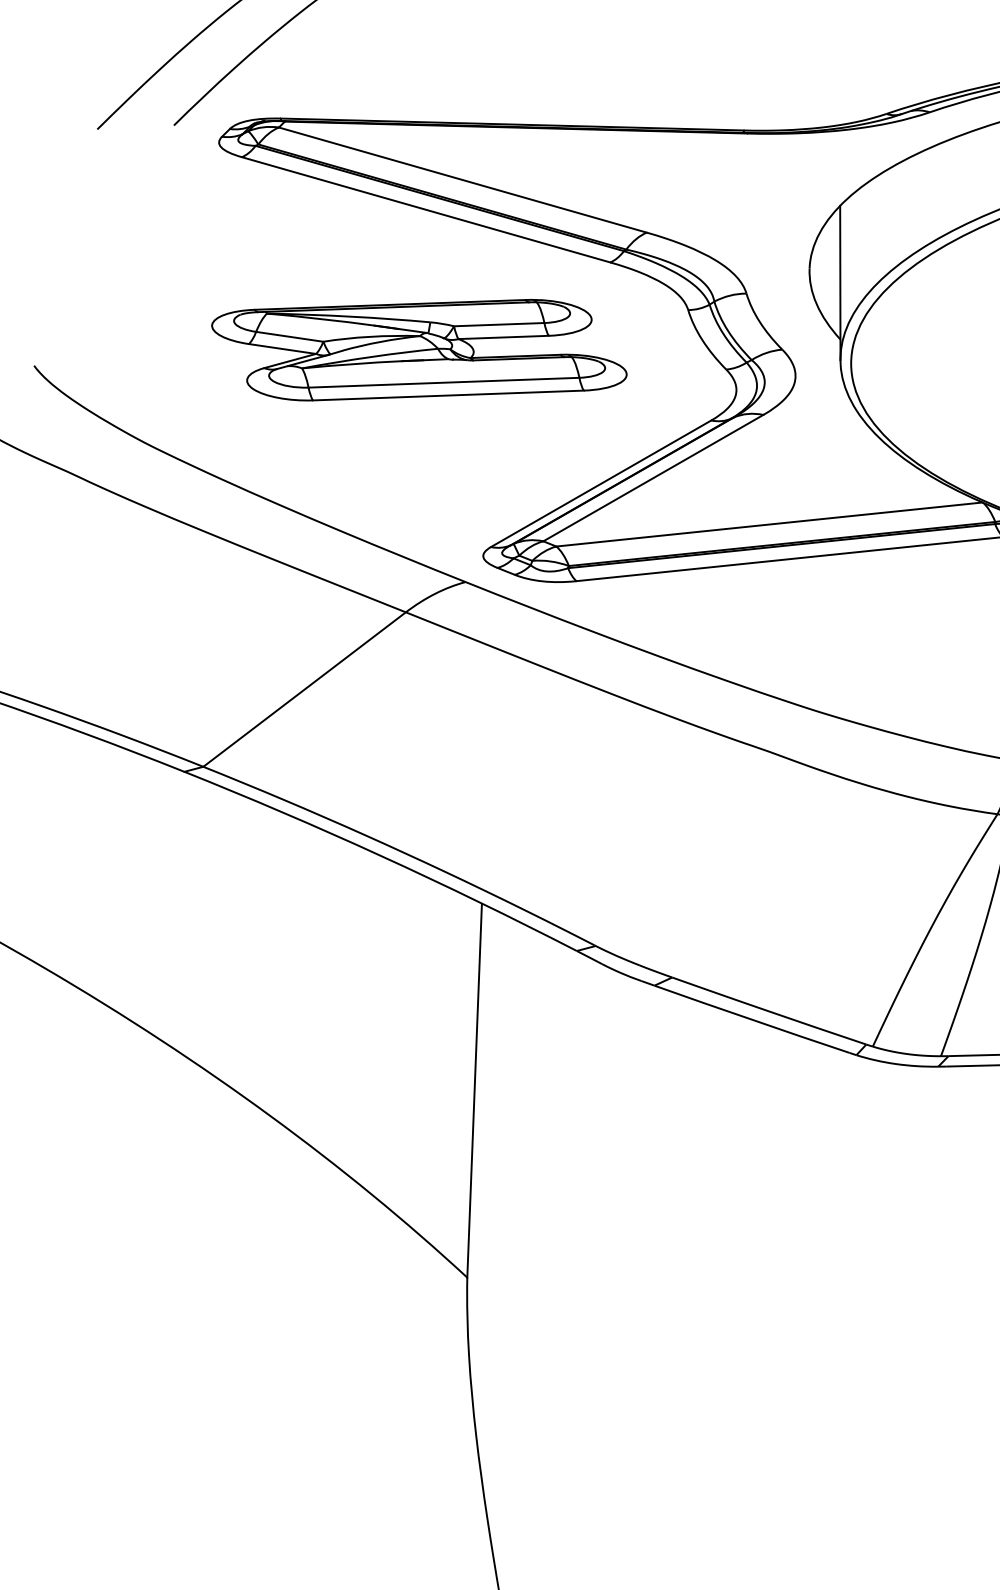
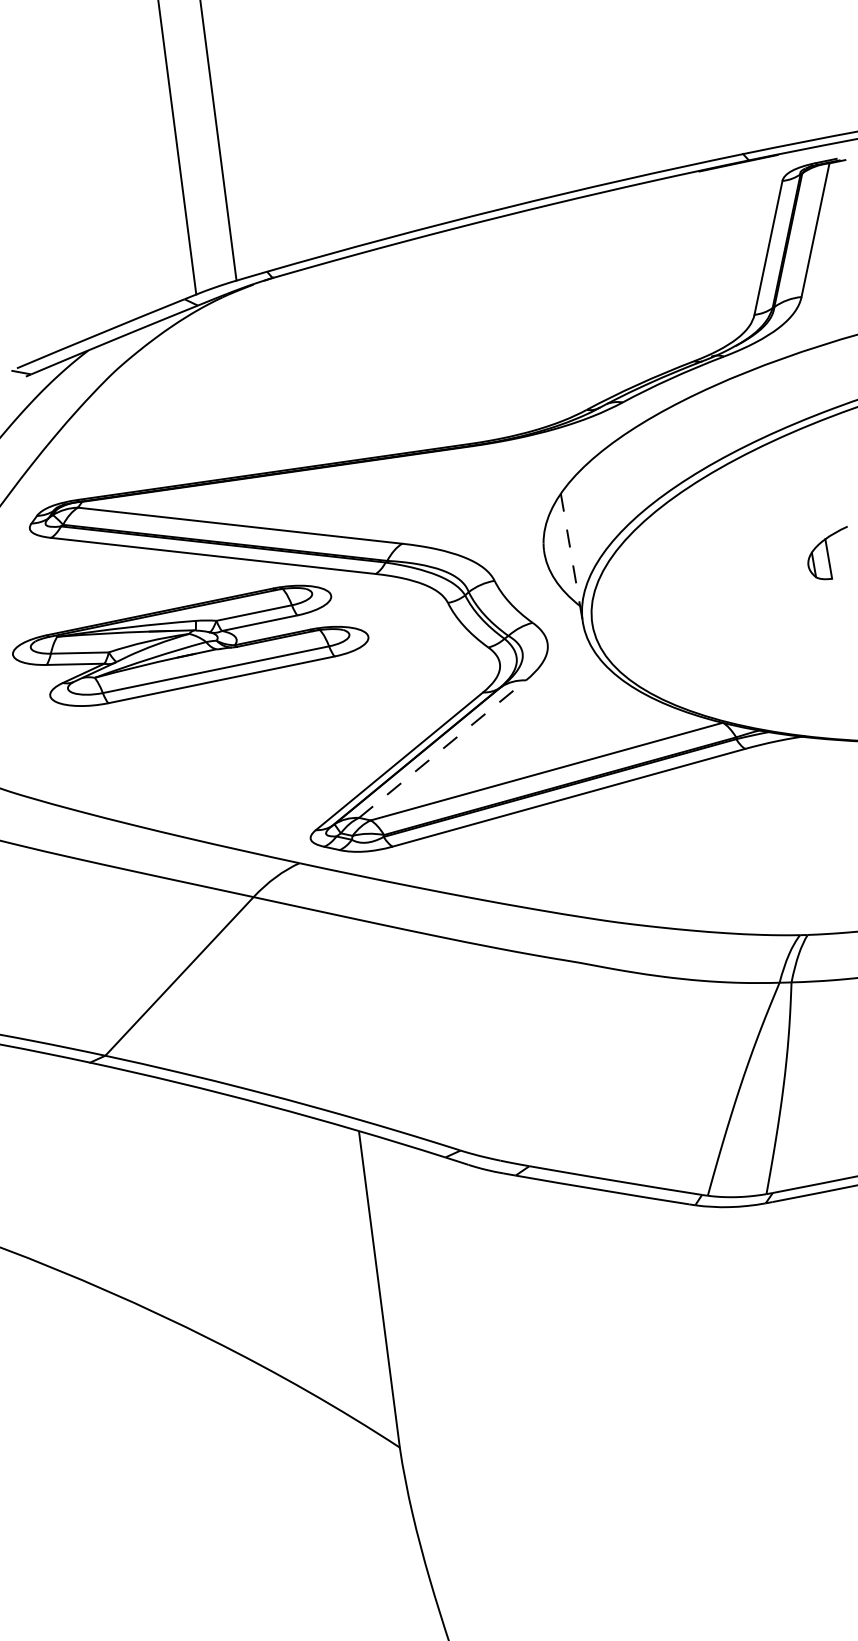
line: (839, 282) -> (571, 558), solid -> dashed
part: (419, 349) -> (190, 645), moved
line: (653, 477) -> (442, 748), solid -> dashed

